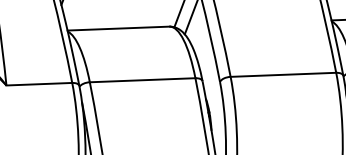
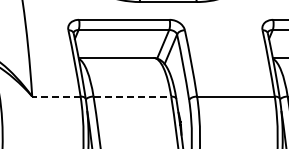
line: (142, 80) -> (132, 96), solid -> dashed
line: (38, 84) -> (55, 96), solid -> dashed

